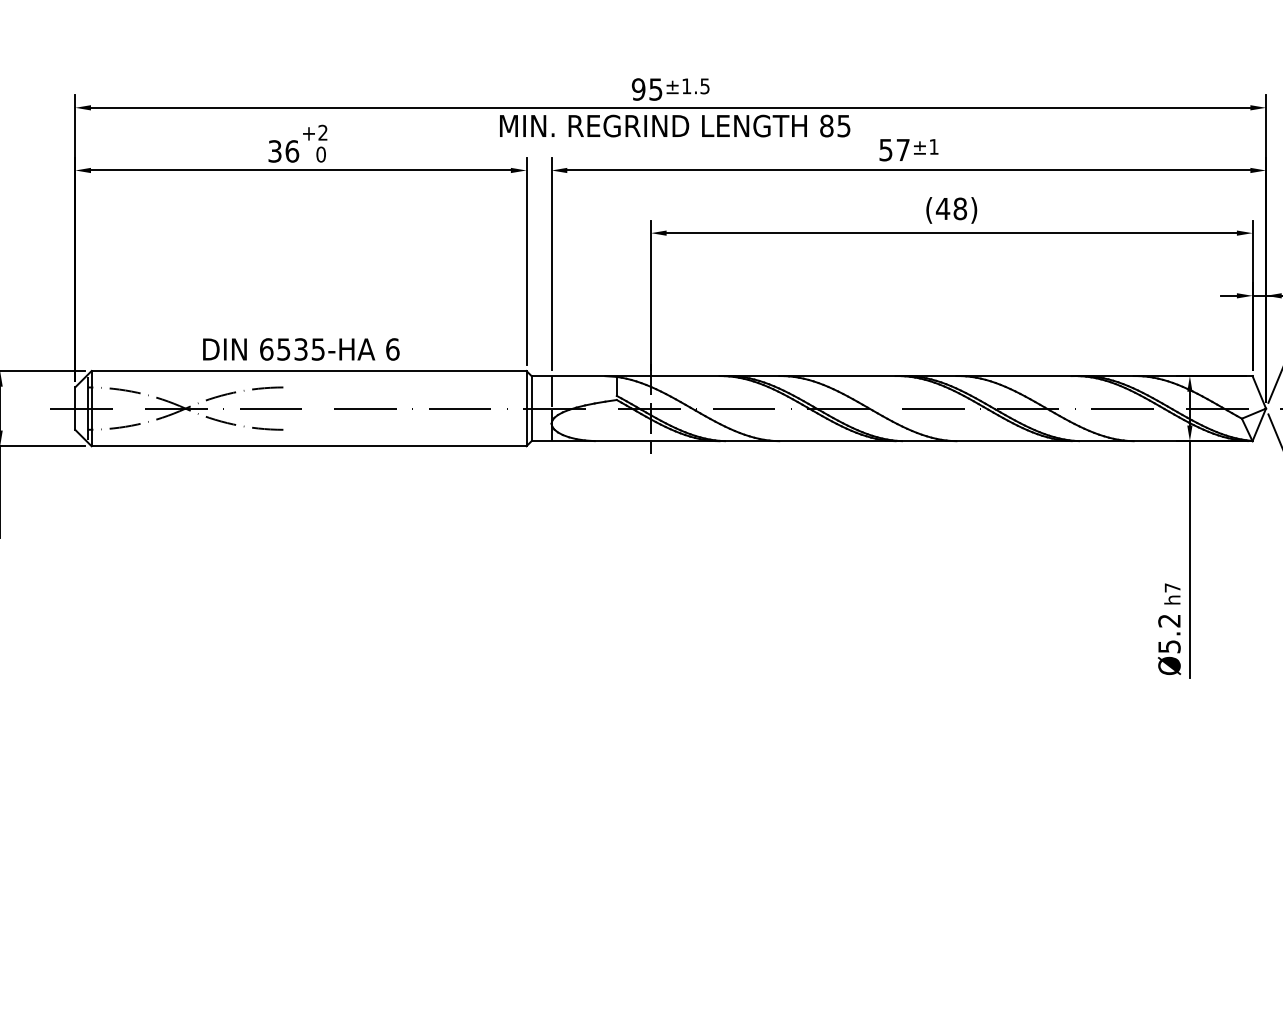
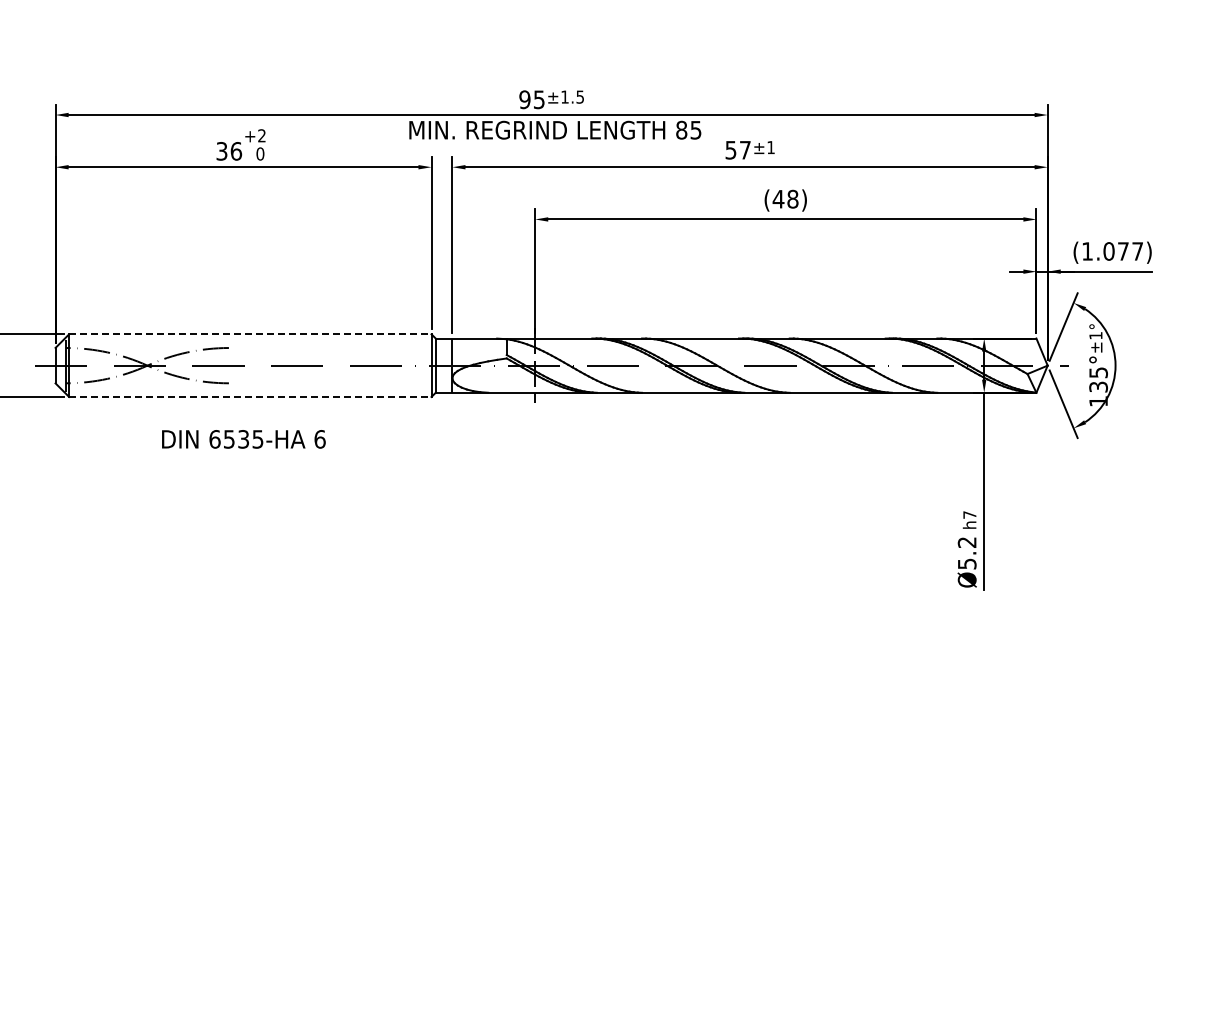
text: (300, 349) -> (243, 439), moved
line: (309, 371) -> (250, 334), solid -> dashed
line: (309, 445) -> (250, 396), solid -> dashed

